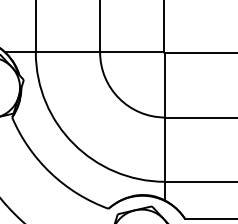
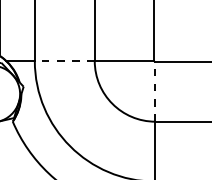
line: (67, 52) -> (64, 61), solid -> dashed
line: (165, 84) -> (155, 90), solid -> dashed

